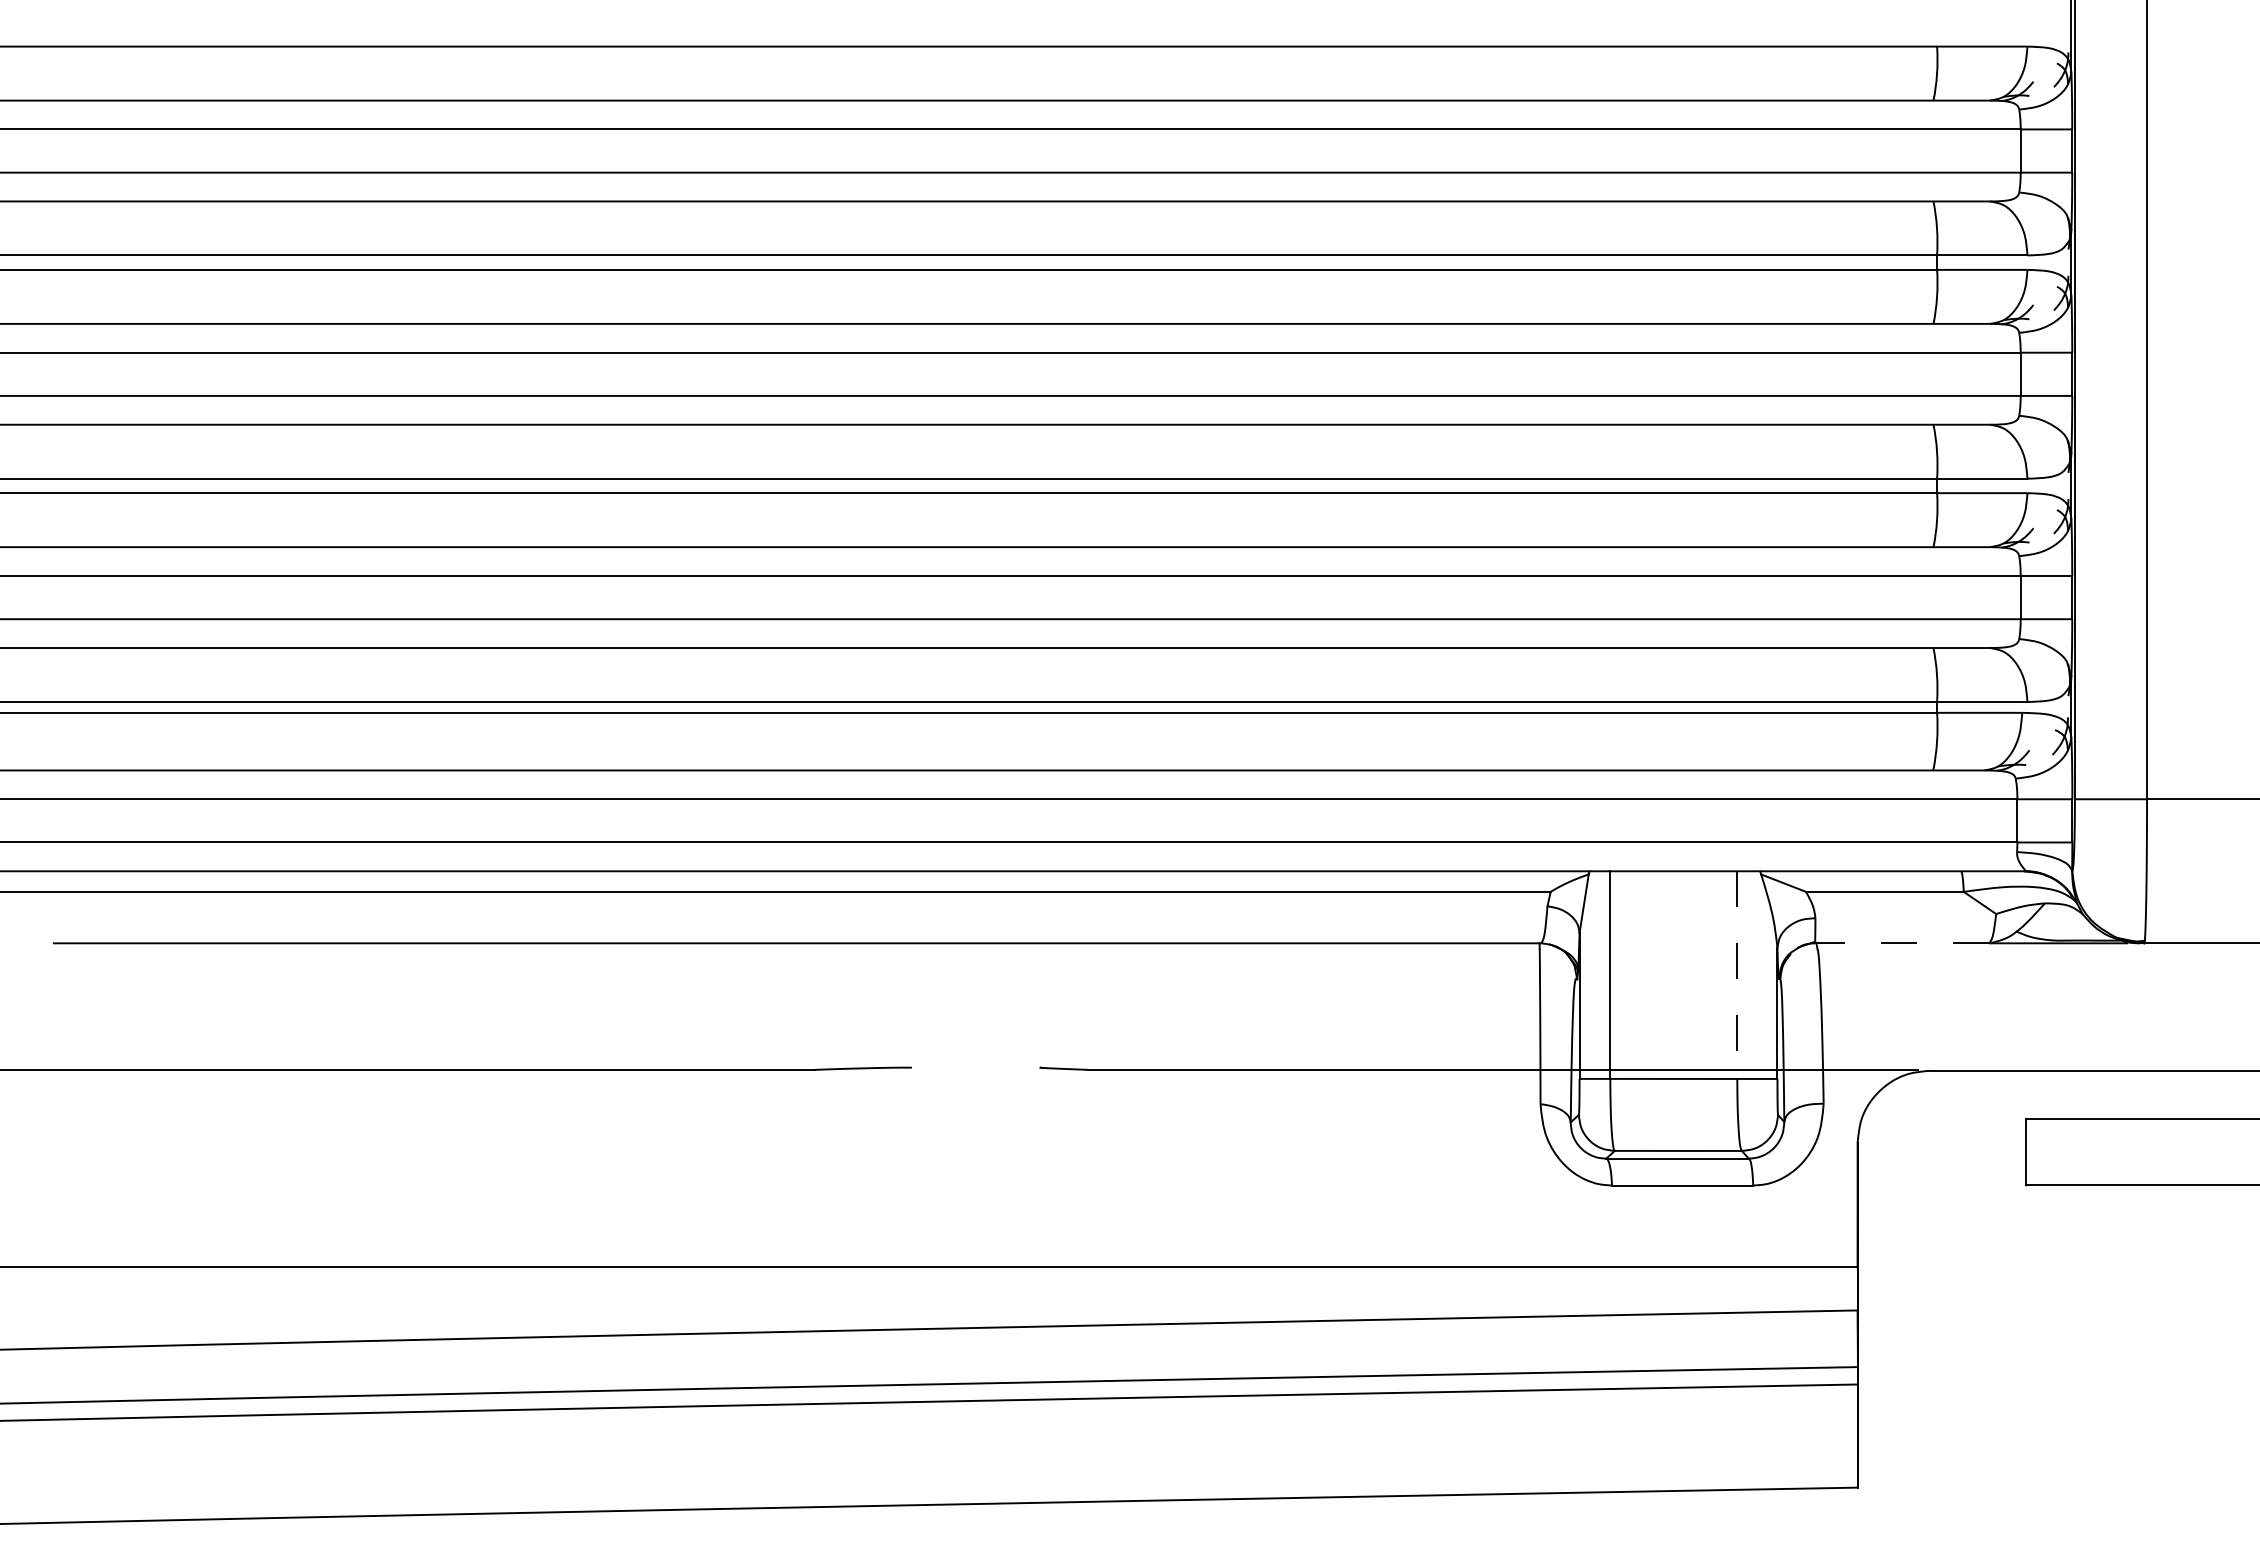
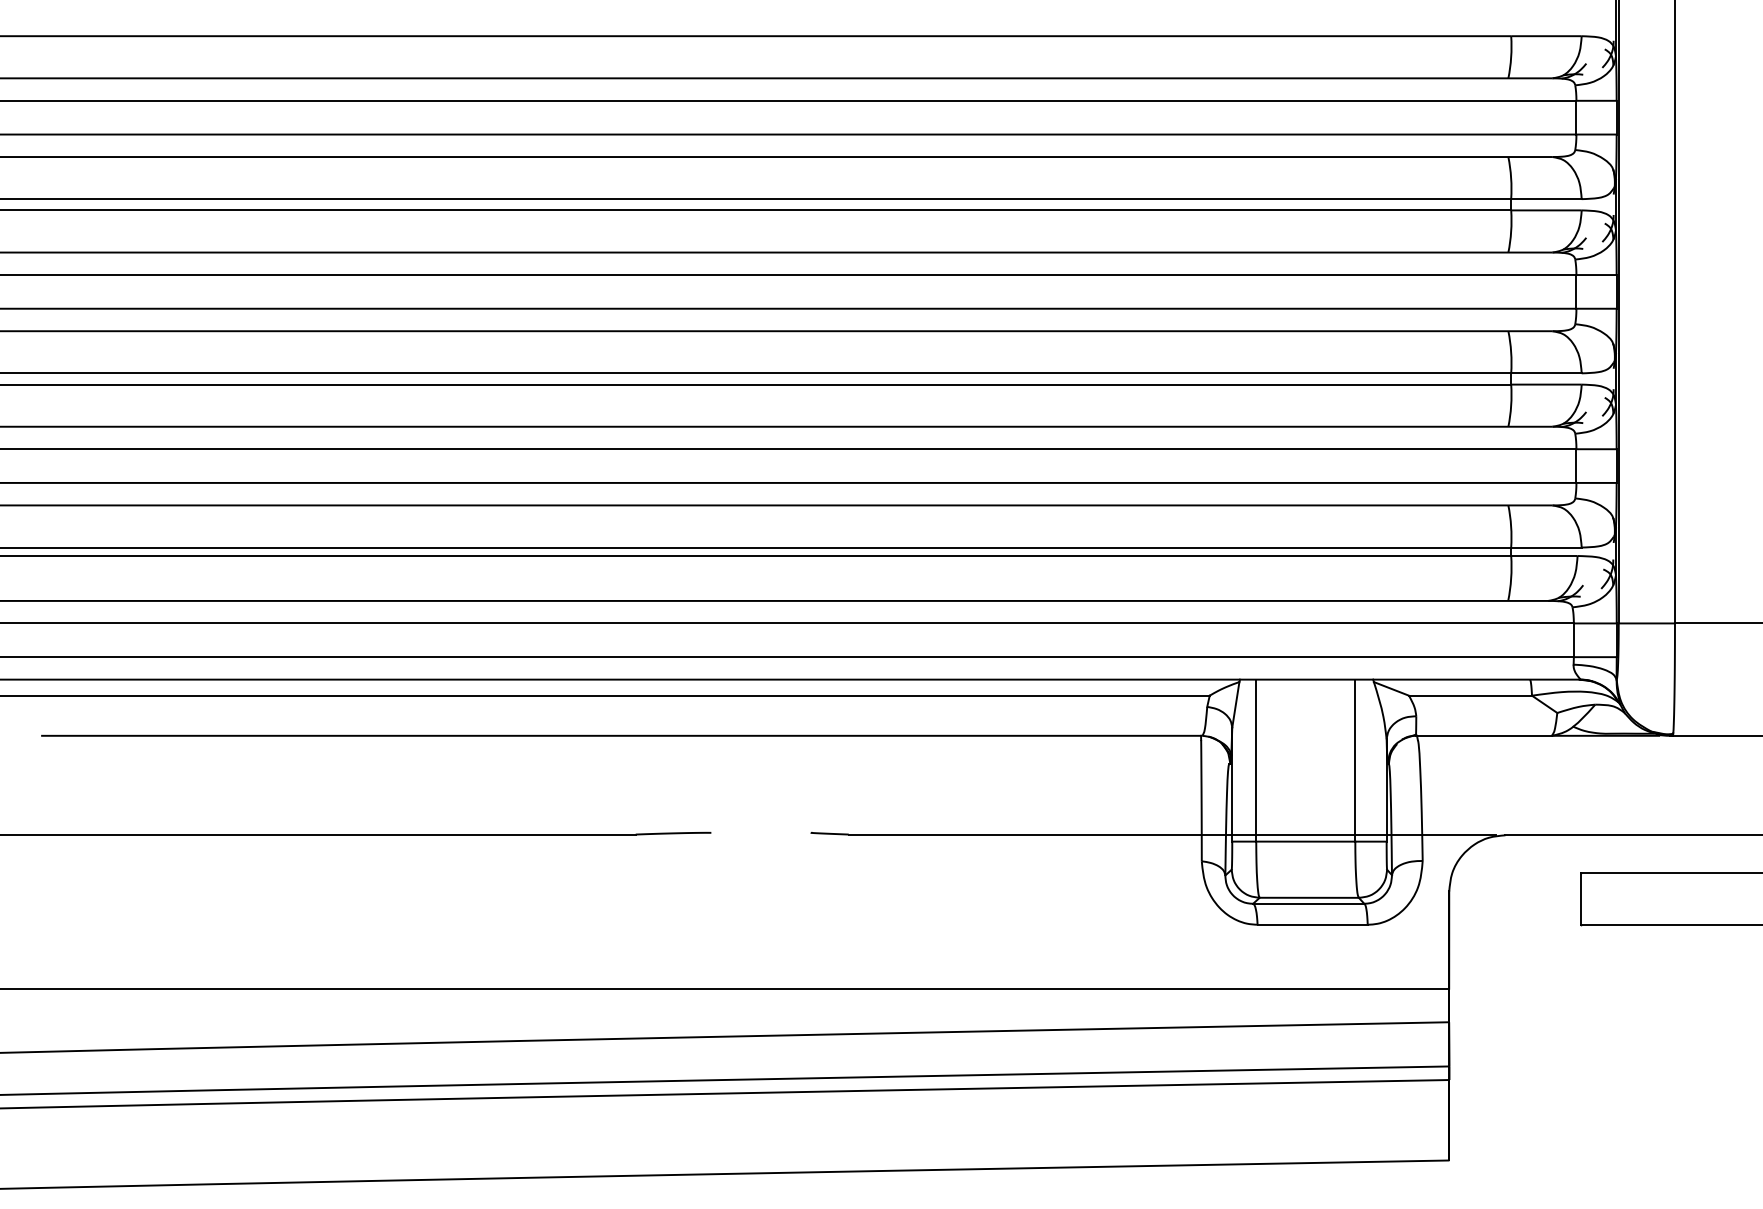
line: (1901, 943) -> (1483, 735), dashed -> solid
line: (1737, 975) -> (1355, 760), dashed -> solid

